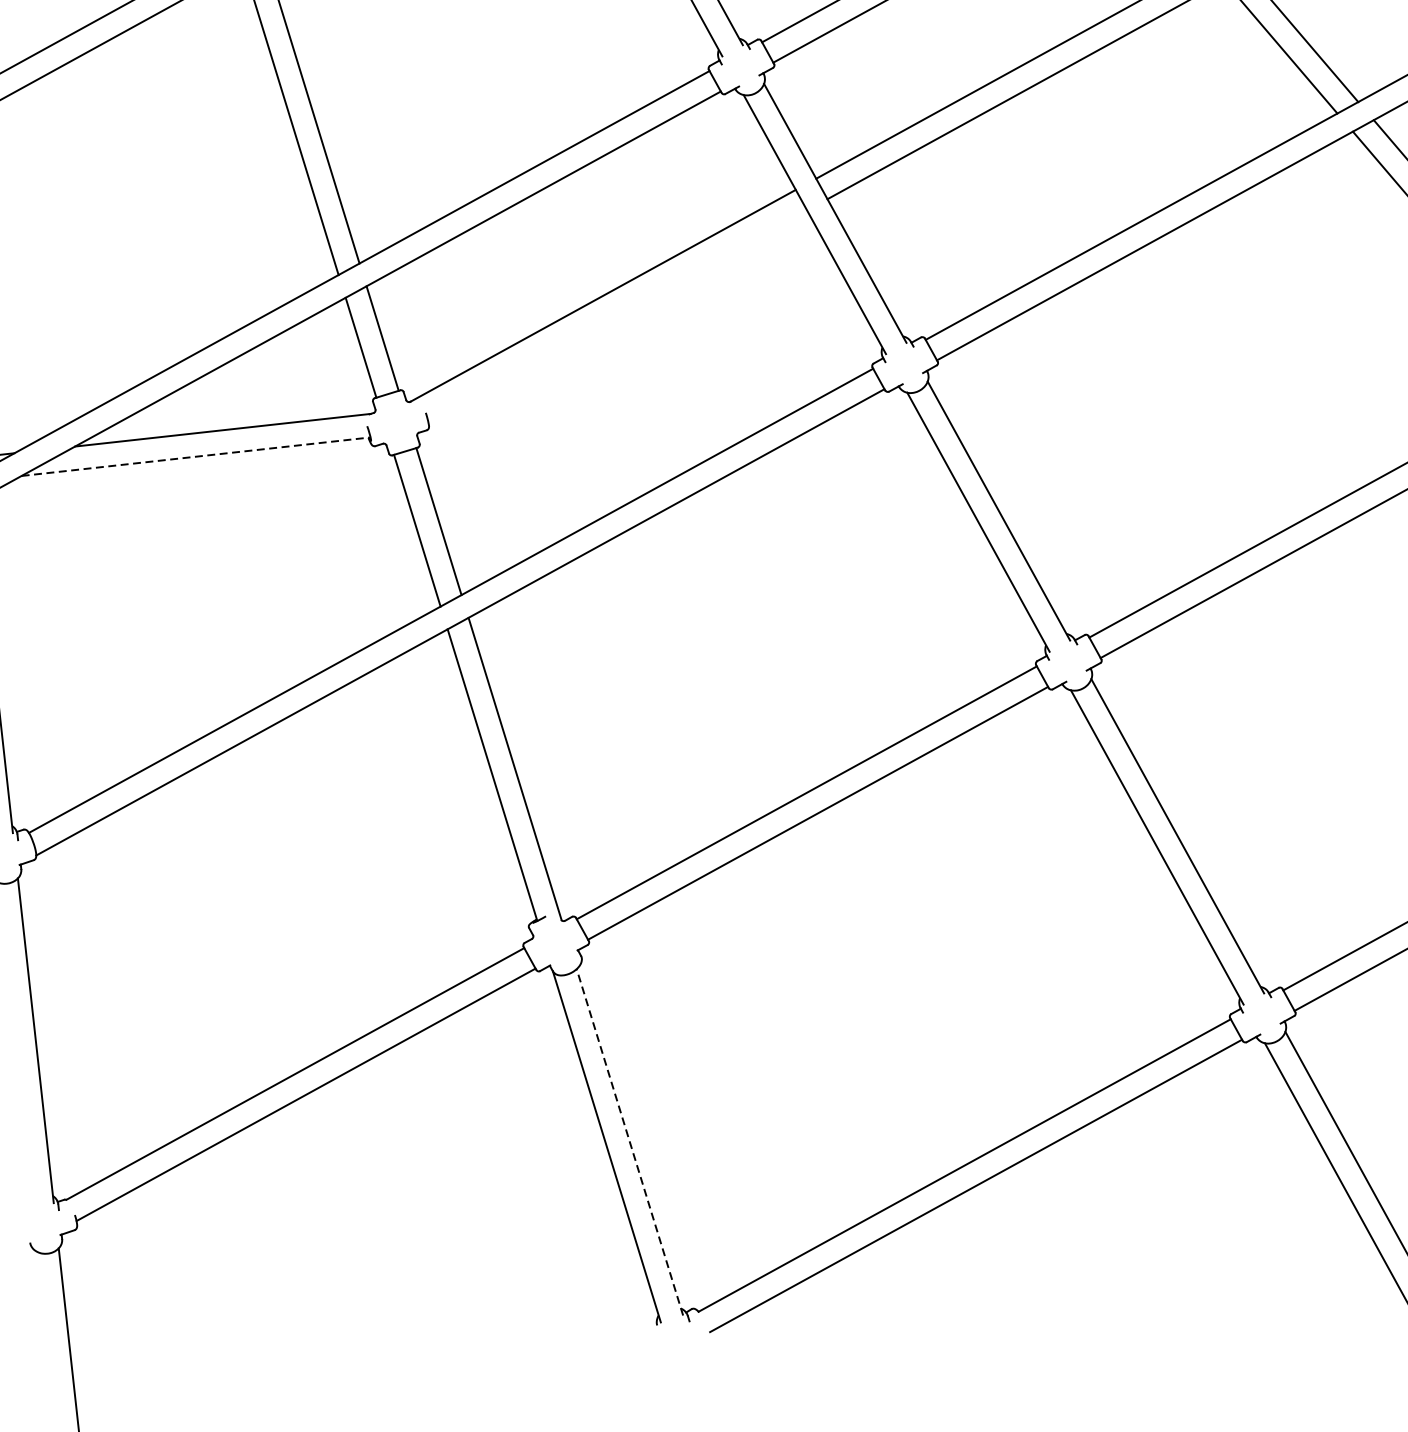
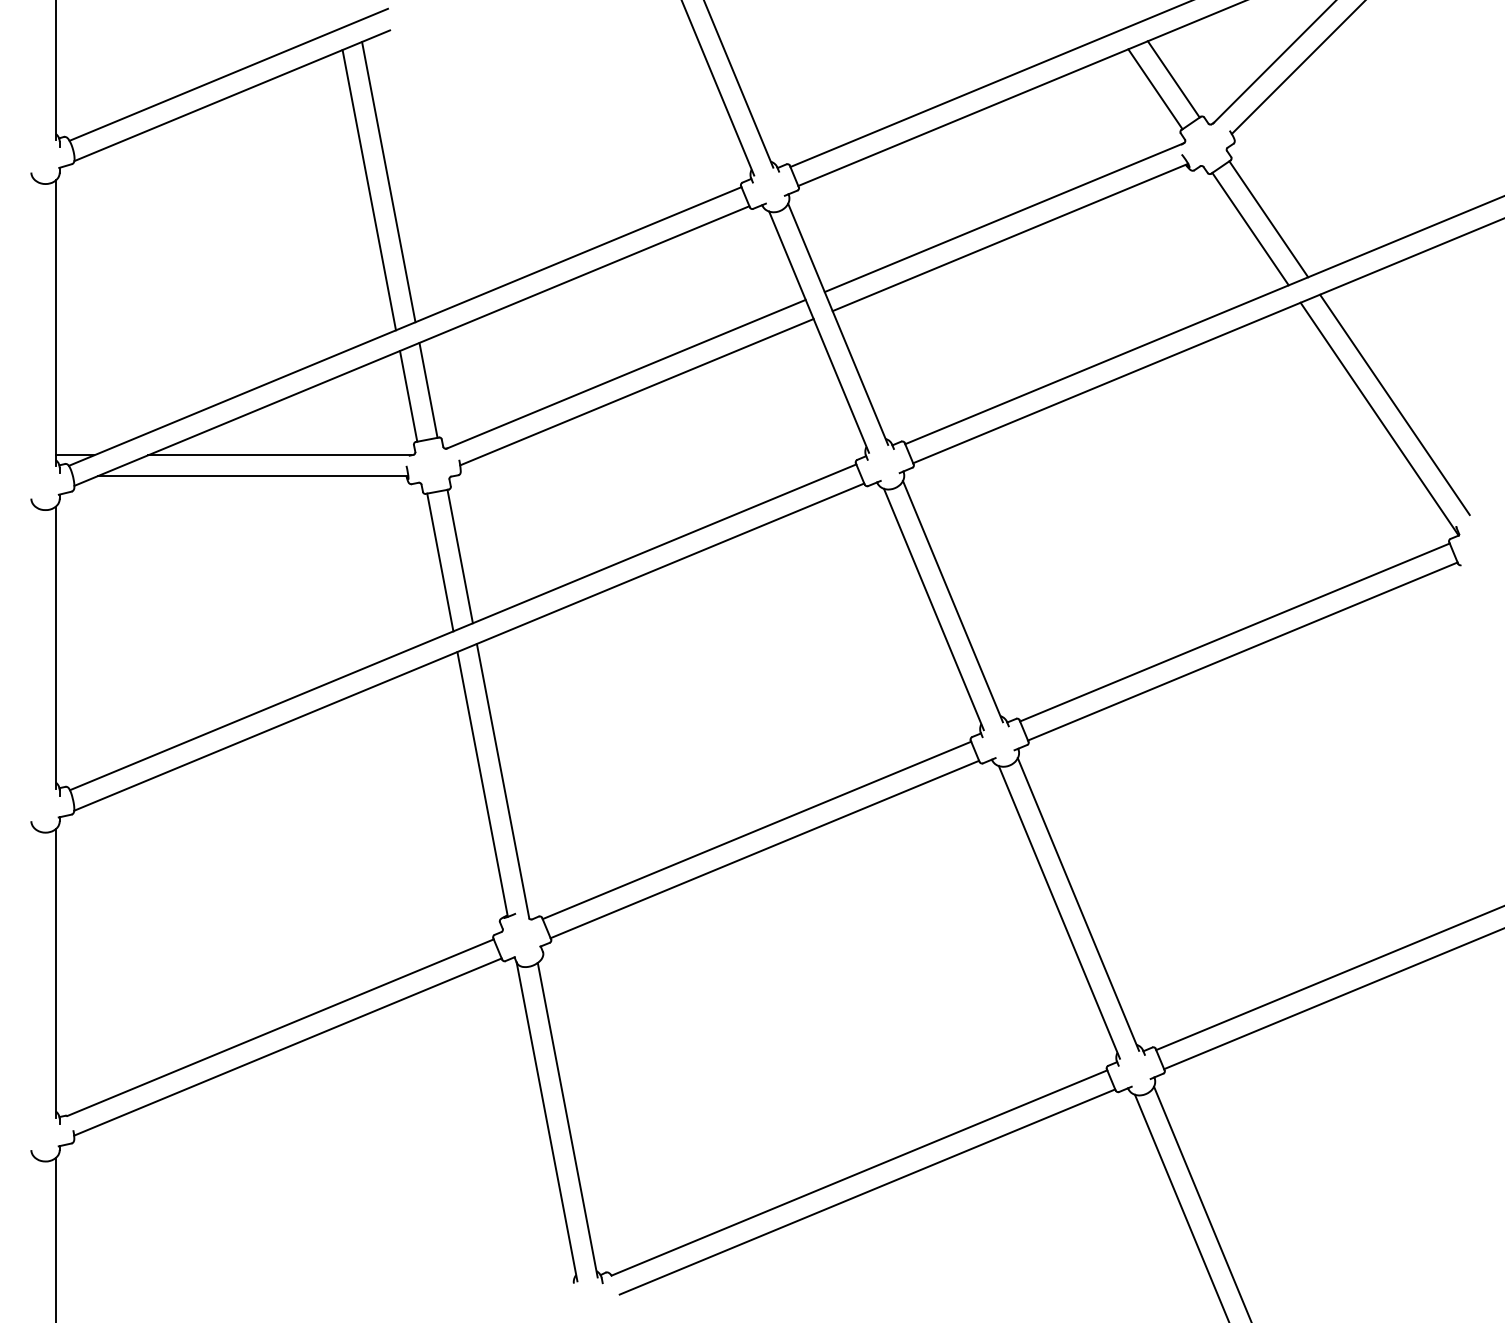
line: (616, 315) -> (636, 392), added
line: (196, 457) -> (253, 476), dashed -> solid
line: (629, 1141) -> (567, 1119), dashed -> solid

